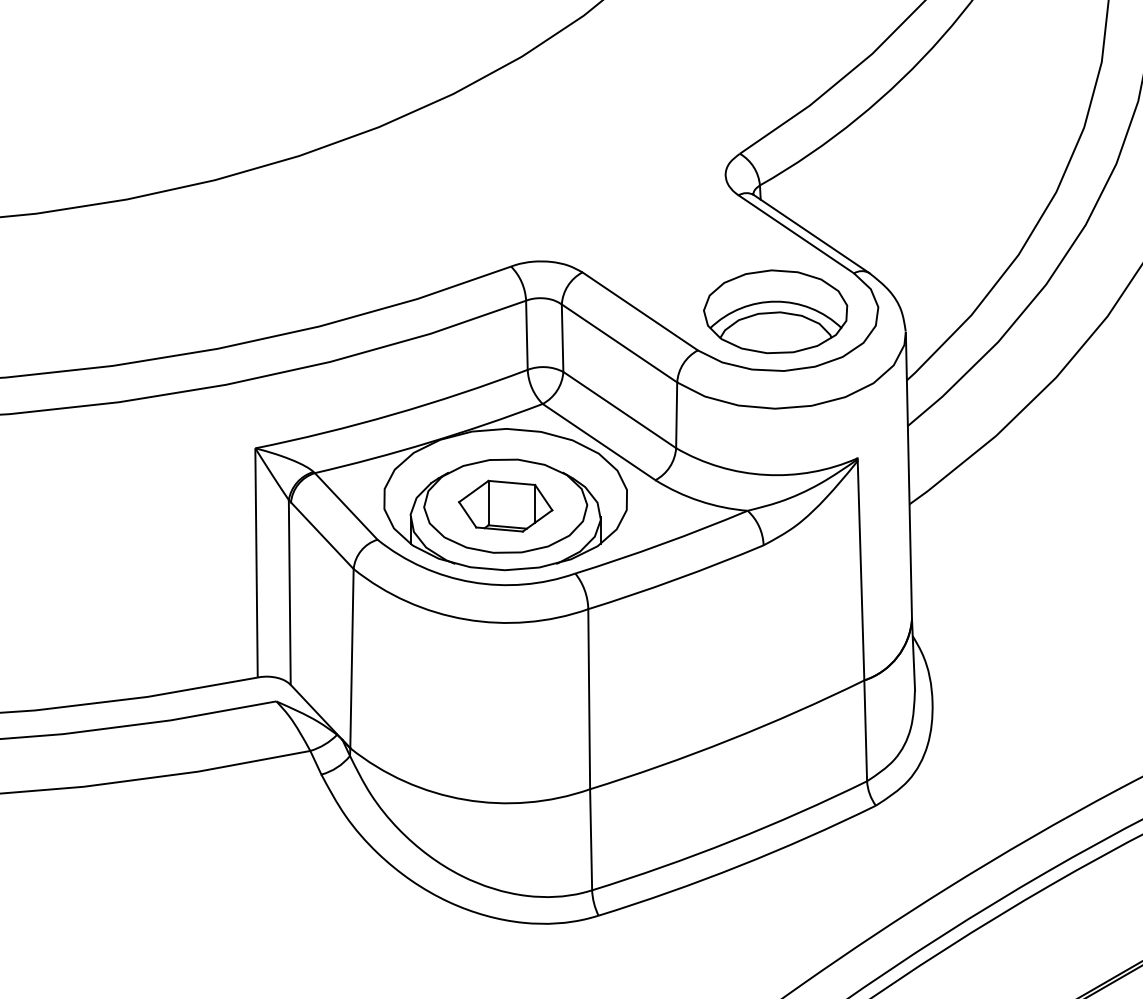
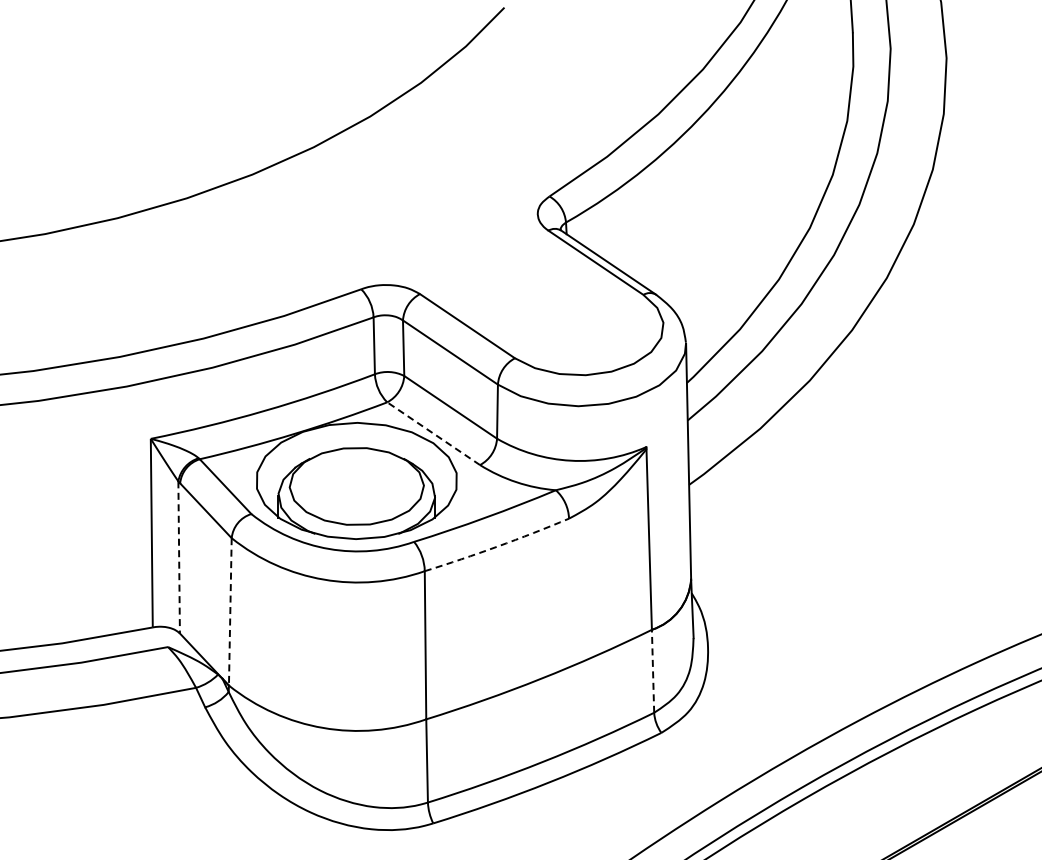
part: (775, 311) -> (578, 326), removed
line: (598, 441) -> (433, 433), solid -> dashed
part: (505, 506) -> (356, 486), removed
arc: (676, 579) -> (497, 546), solid -> dashed
line: (290, 592) -> (179, 557), solid -> dashed
line: (352, 658) -> (230, 611), solid -> dashed
line: (866, 729) -> (653, 670), solid -> dashed

